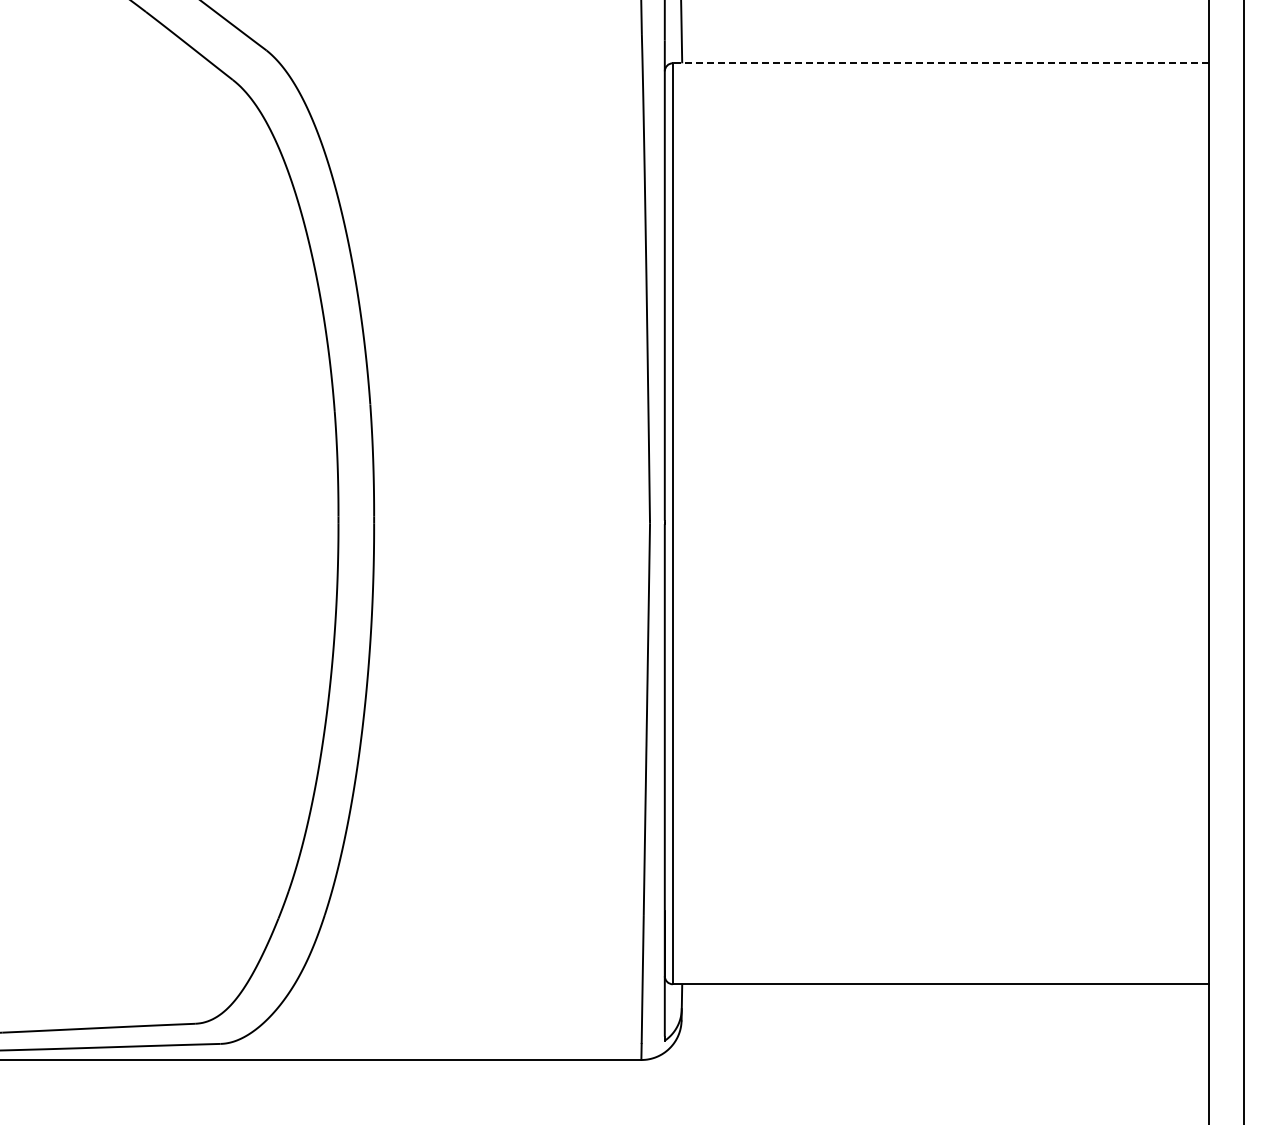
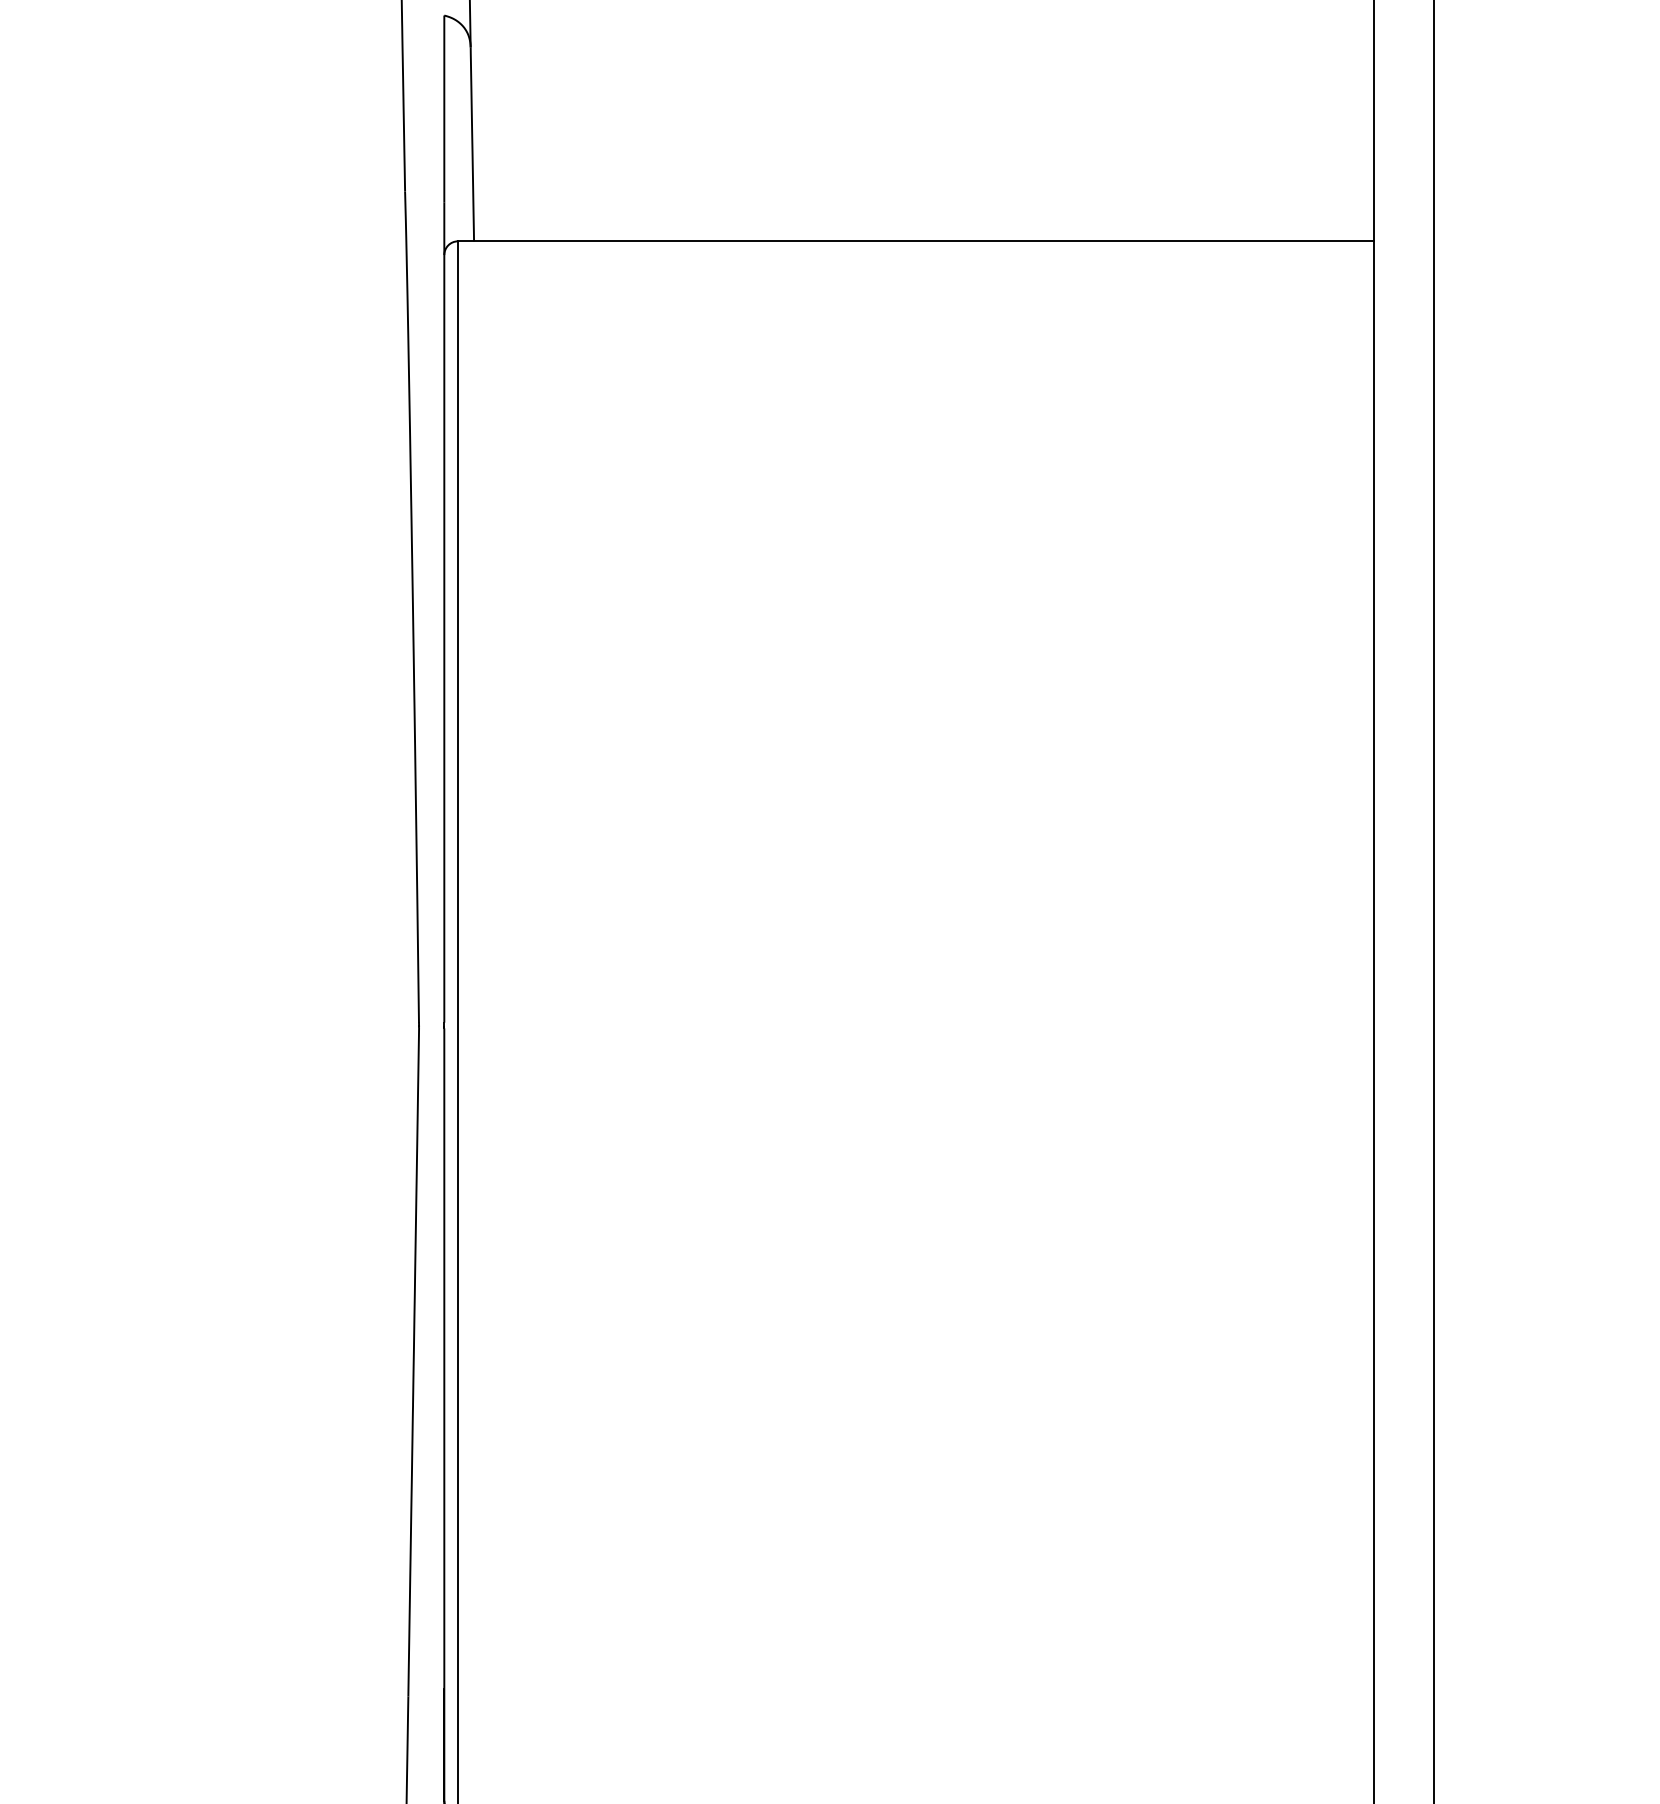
line: (940, 63) -> (915, 241), dashed -> solid

